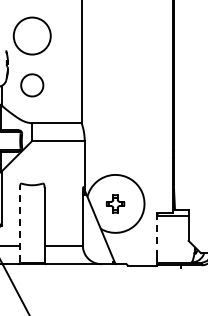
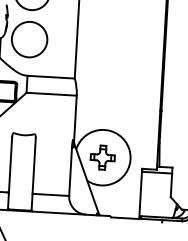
circle: (31, 84) -> (28, 38), size x1.67
part: (115, 203) -> (102, 157), size x1.43
line: (19, 224) -> (9, 172), dashed -> solid
line: (157, 233) -> (141, 188), dashed -> solid

